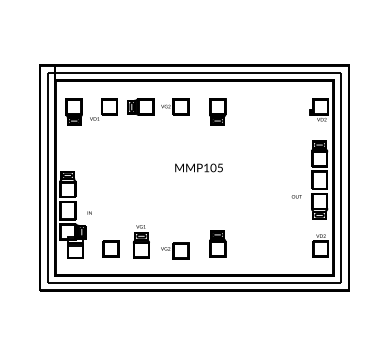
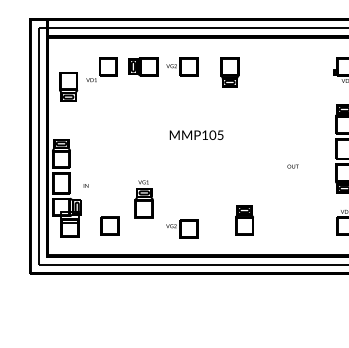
part: (73, 111) -> (67, 86), moved
text: (198, 167) -> (196, 134), moved
text: (296, 196) -> (292, 166), moved
part: (141, 241) -> (144, 198), moved
part: (217, 243) -> (244, 220), moved

